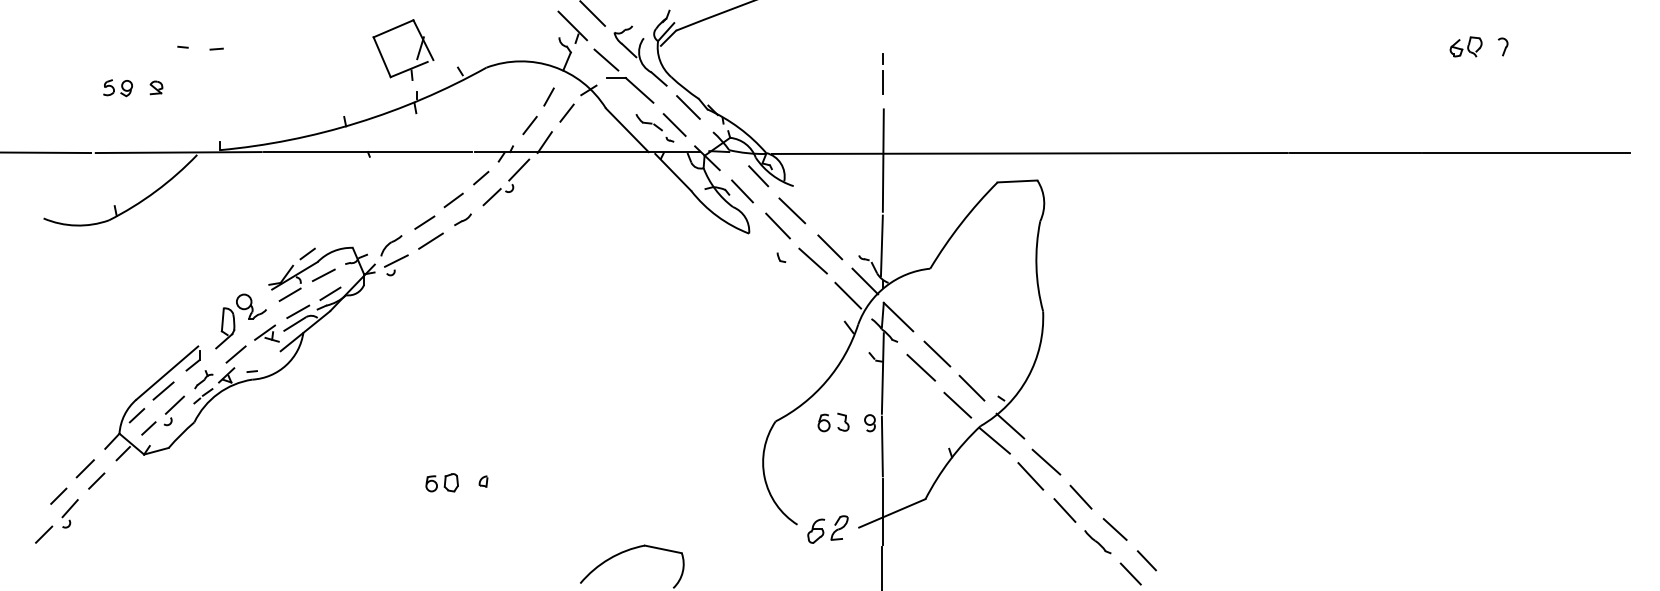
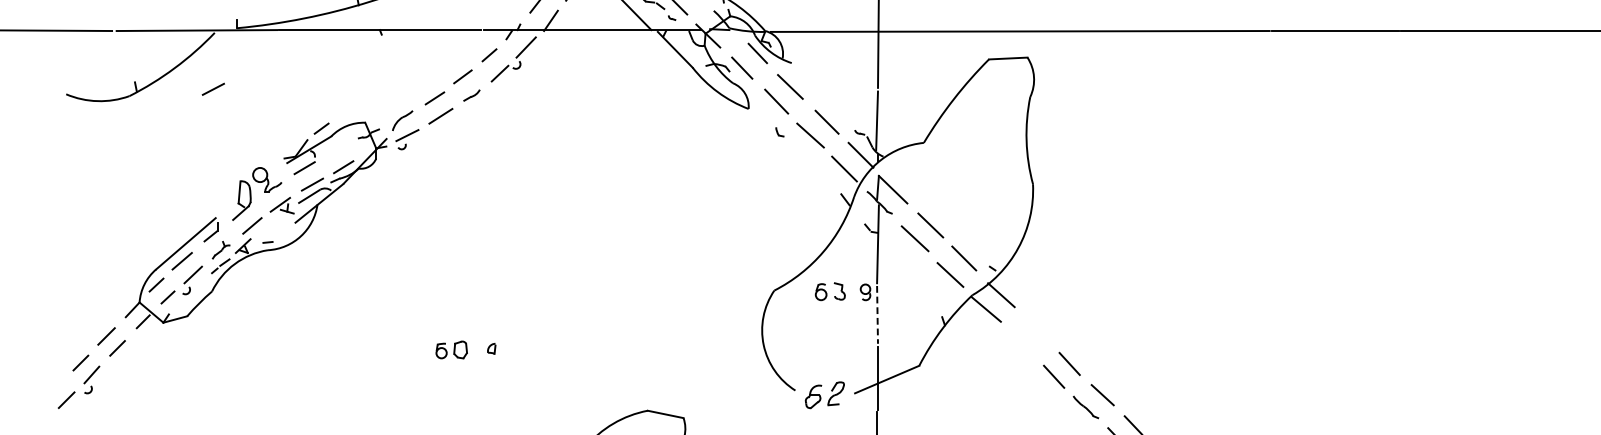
line: (323, 275) -> (213, 89), moved
line: (882, 446) -> (877, 314), solid -> dashed
line: (1046, 461) -> (1036, 329), removed
line: (1030, 476) -> (1020, 343), removed

